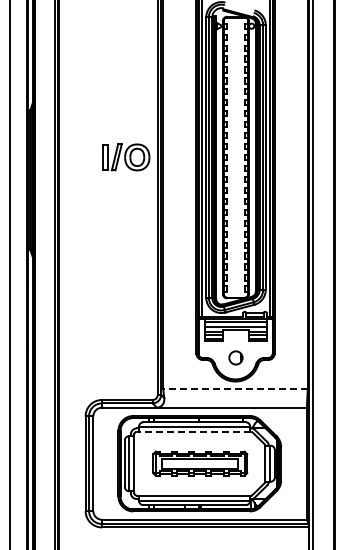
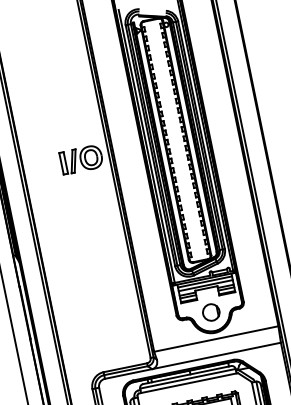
part: (235, 357) -> (210, 312), size x1.43
line: (235, 388) -> (216, 338), dashed -> solid
line: (193, 431) -> (187, 383), dashed -> solid

